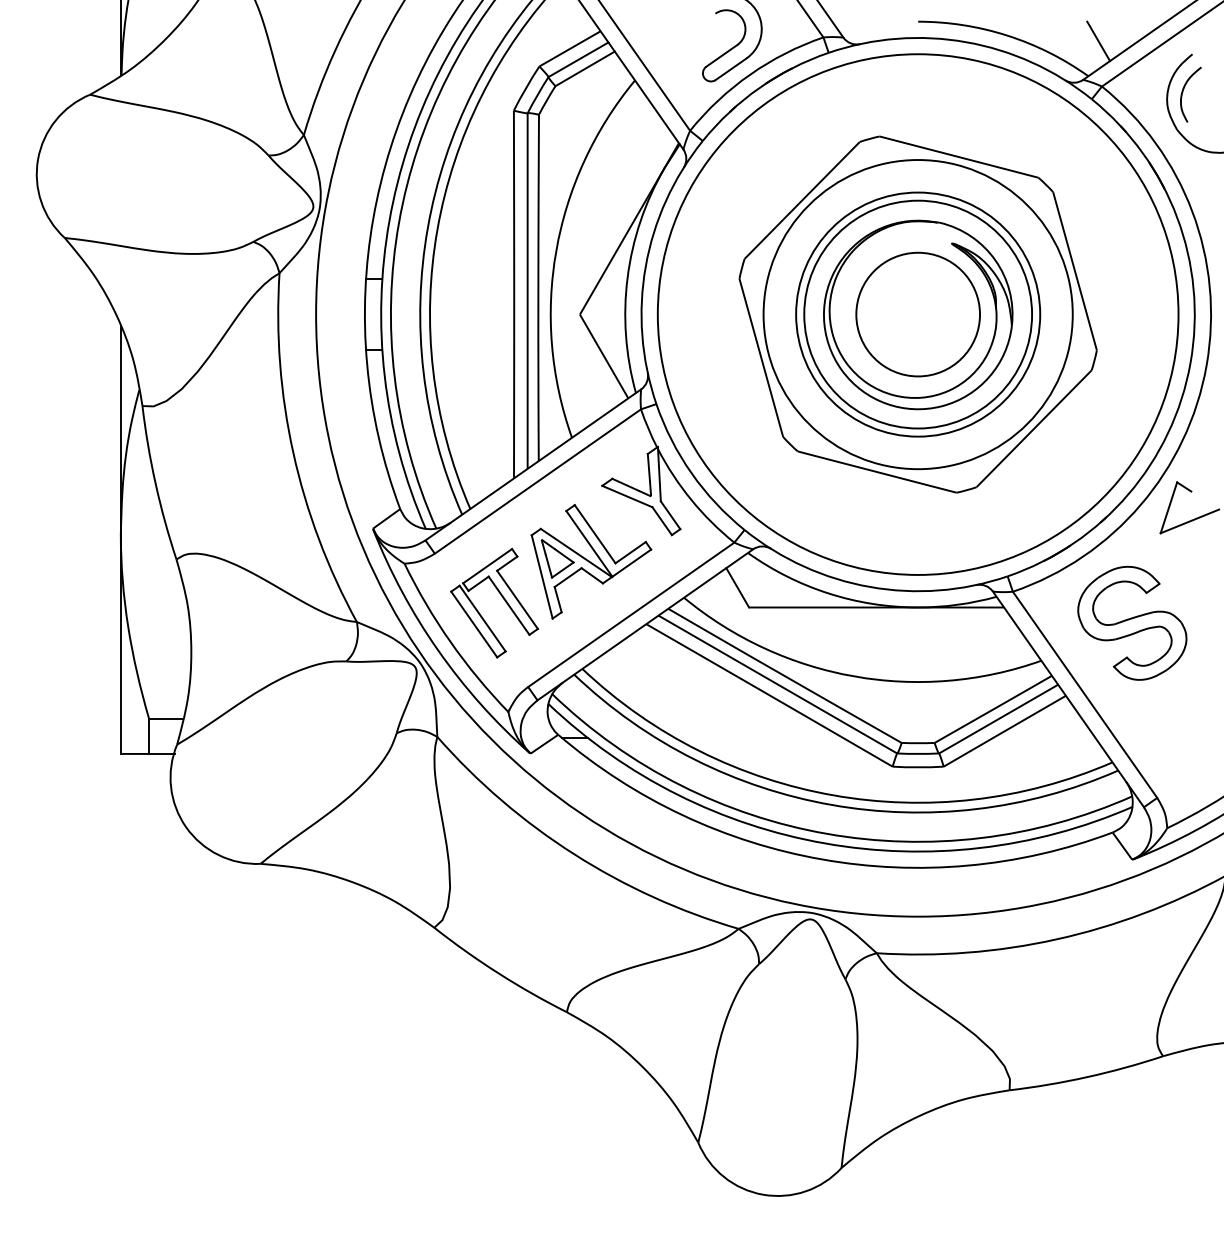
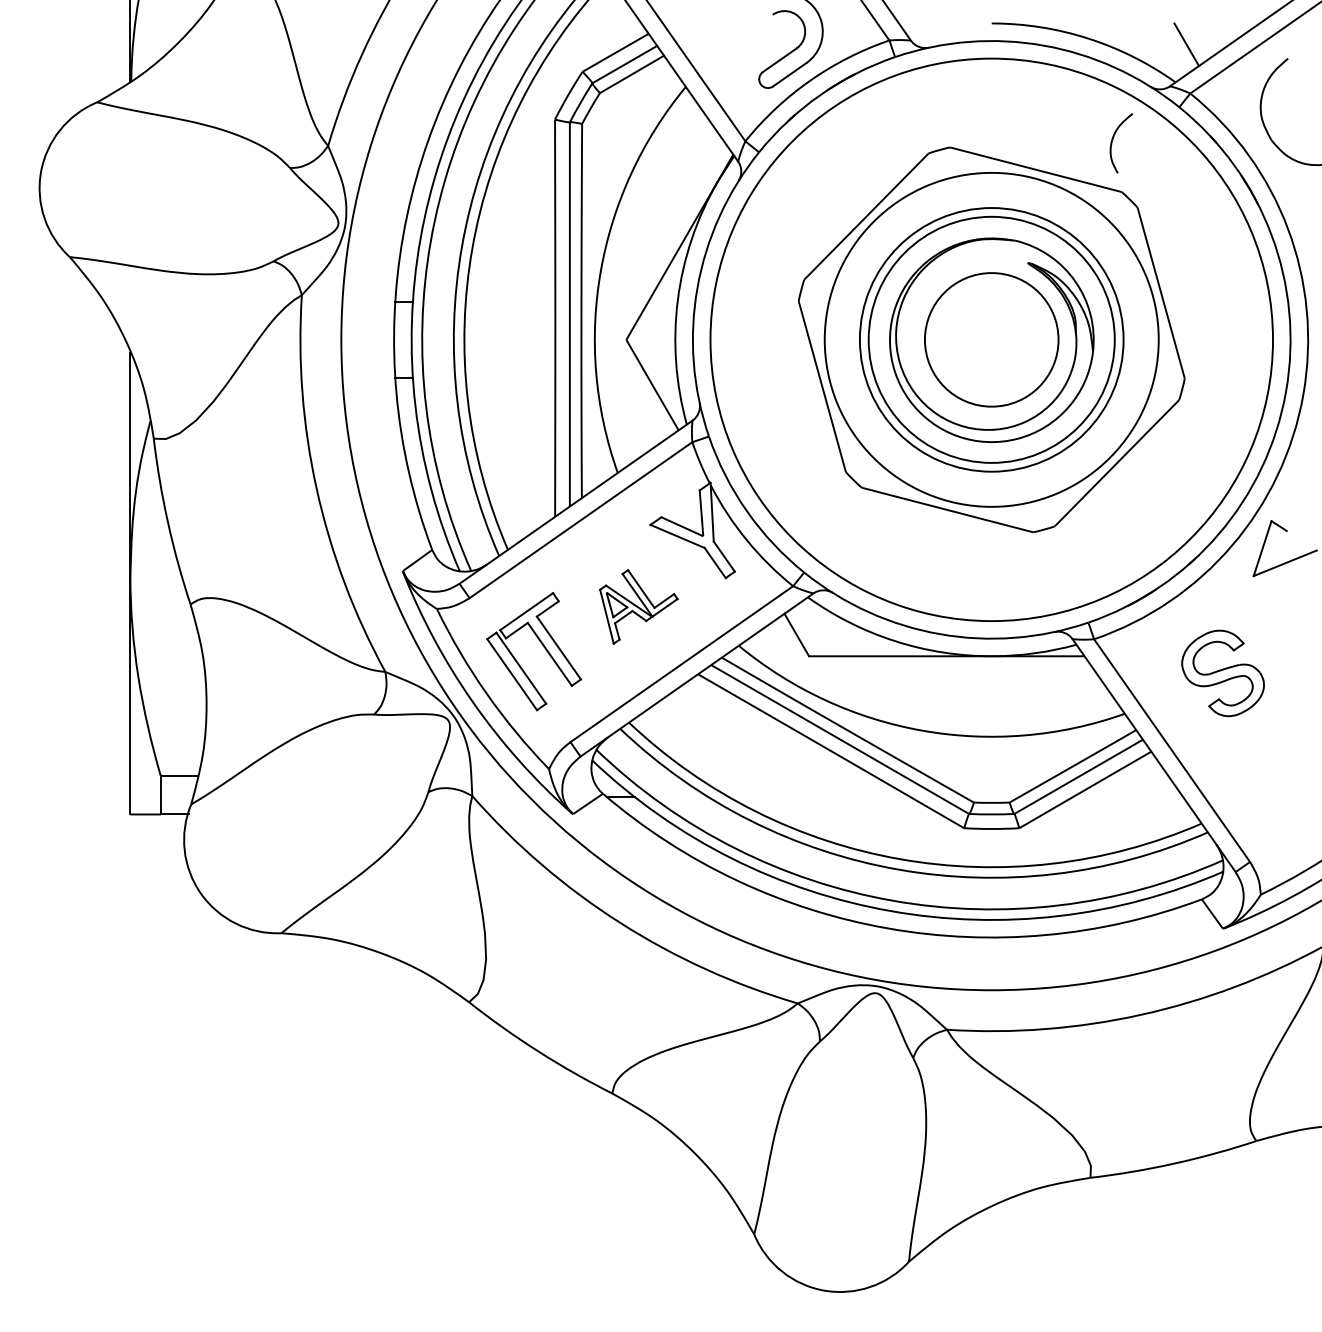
curve: (1183, 92) -> (1113, 140), moved
part: (591, 561) -> (638, 606), size x0.6
part: (1131, 623) -> (1222, 673), size x0.7

